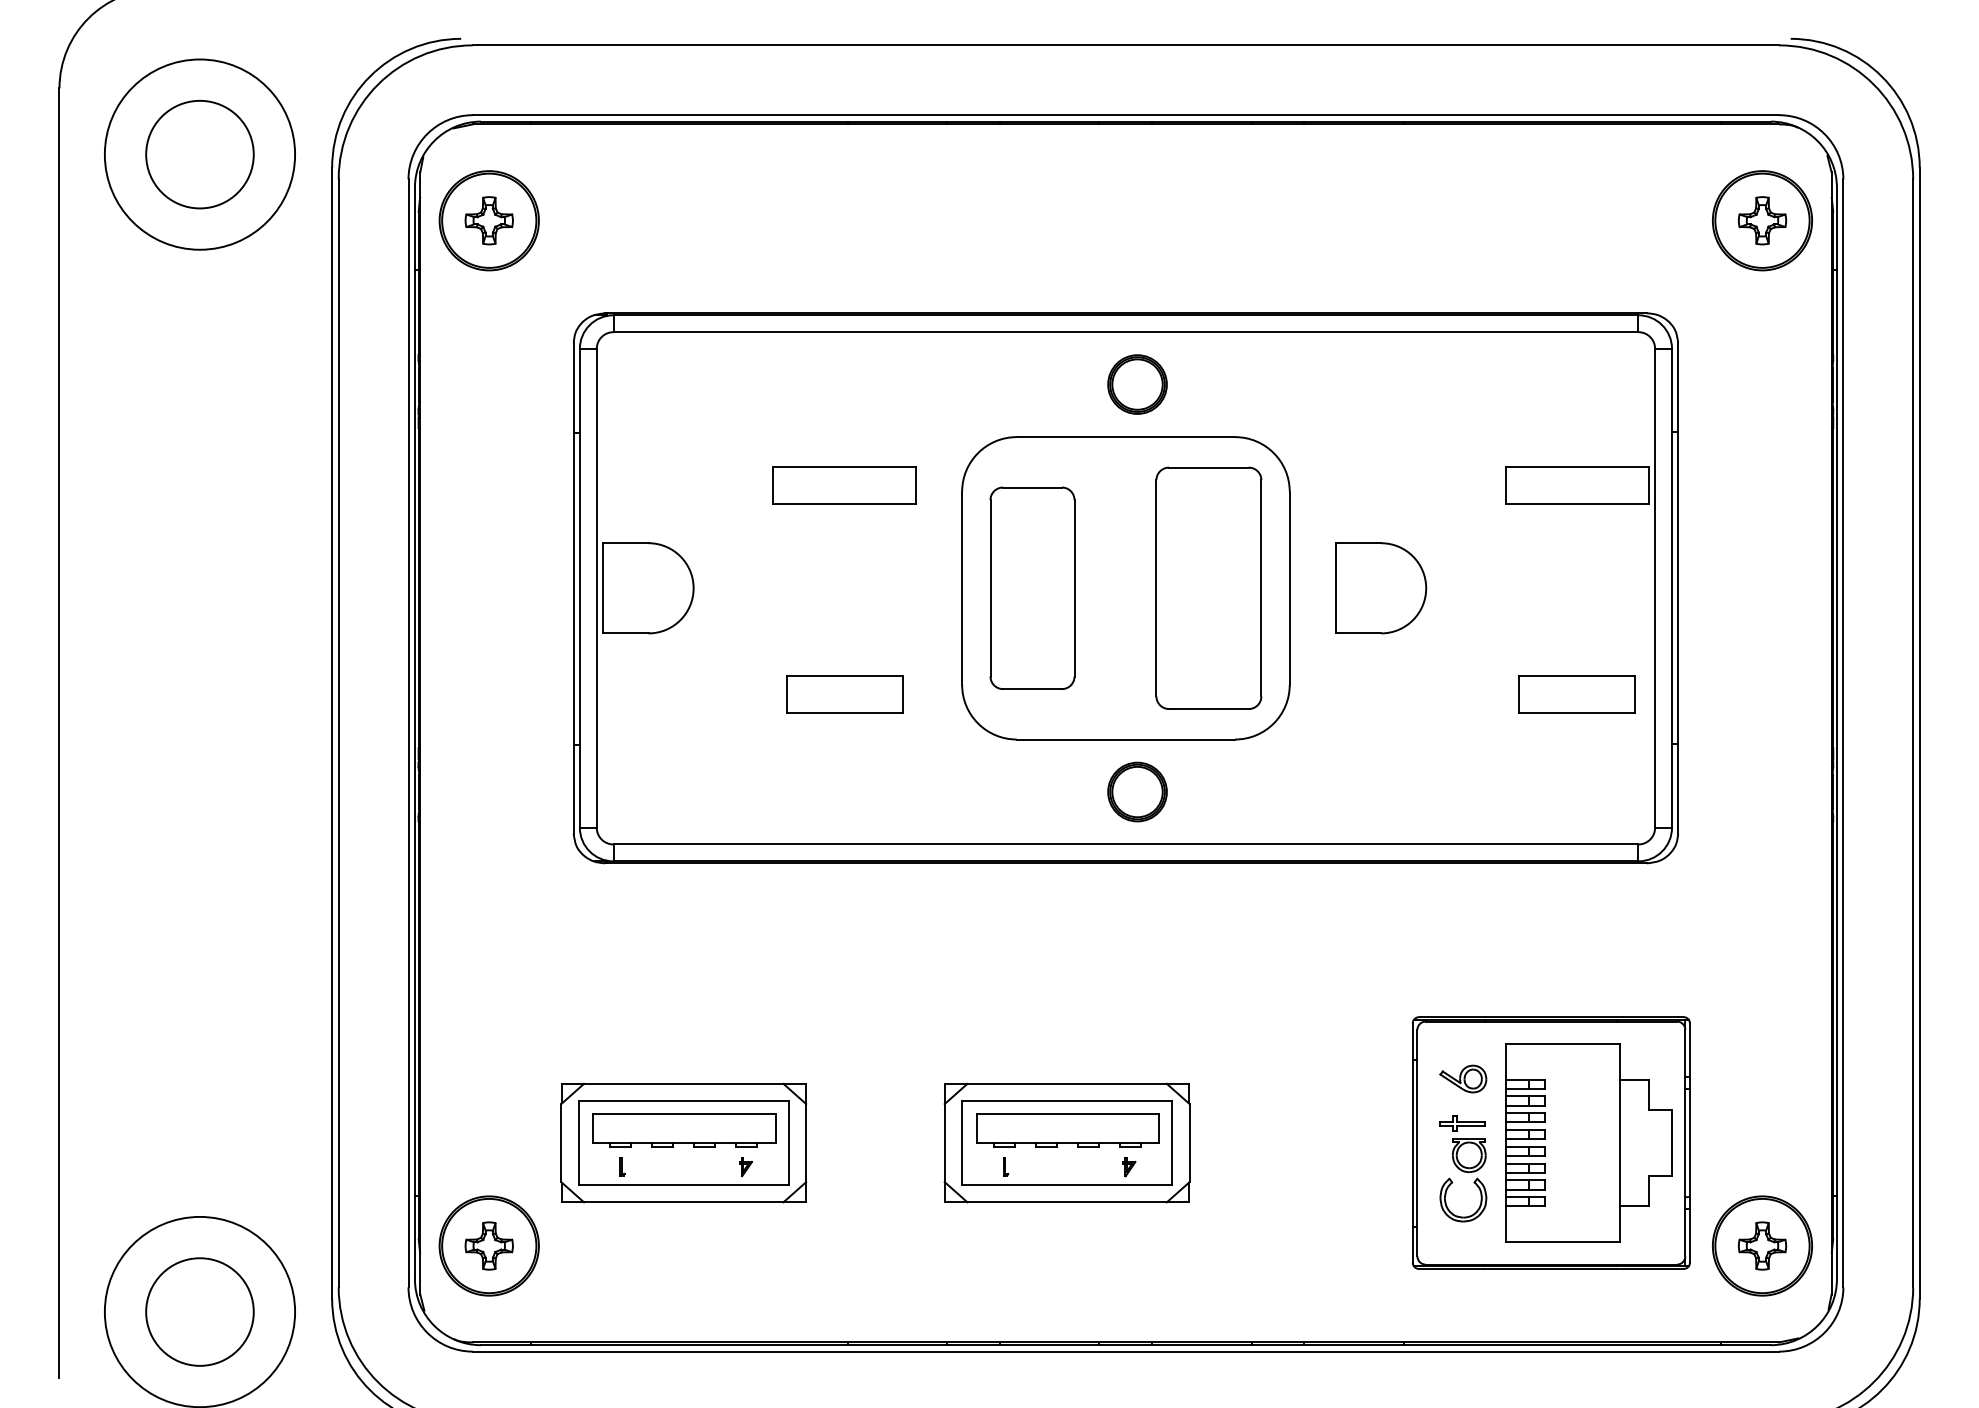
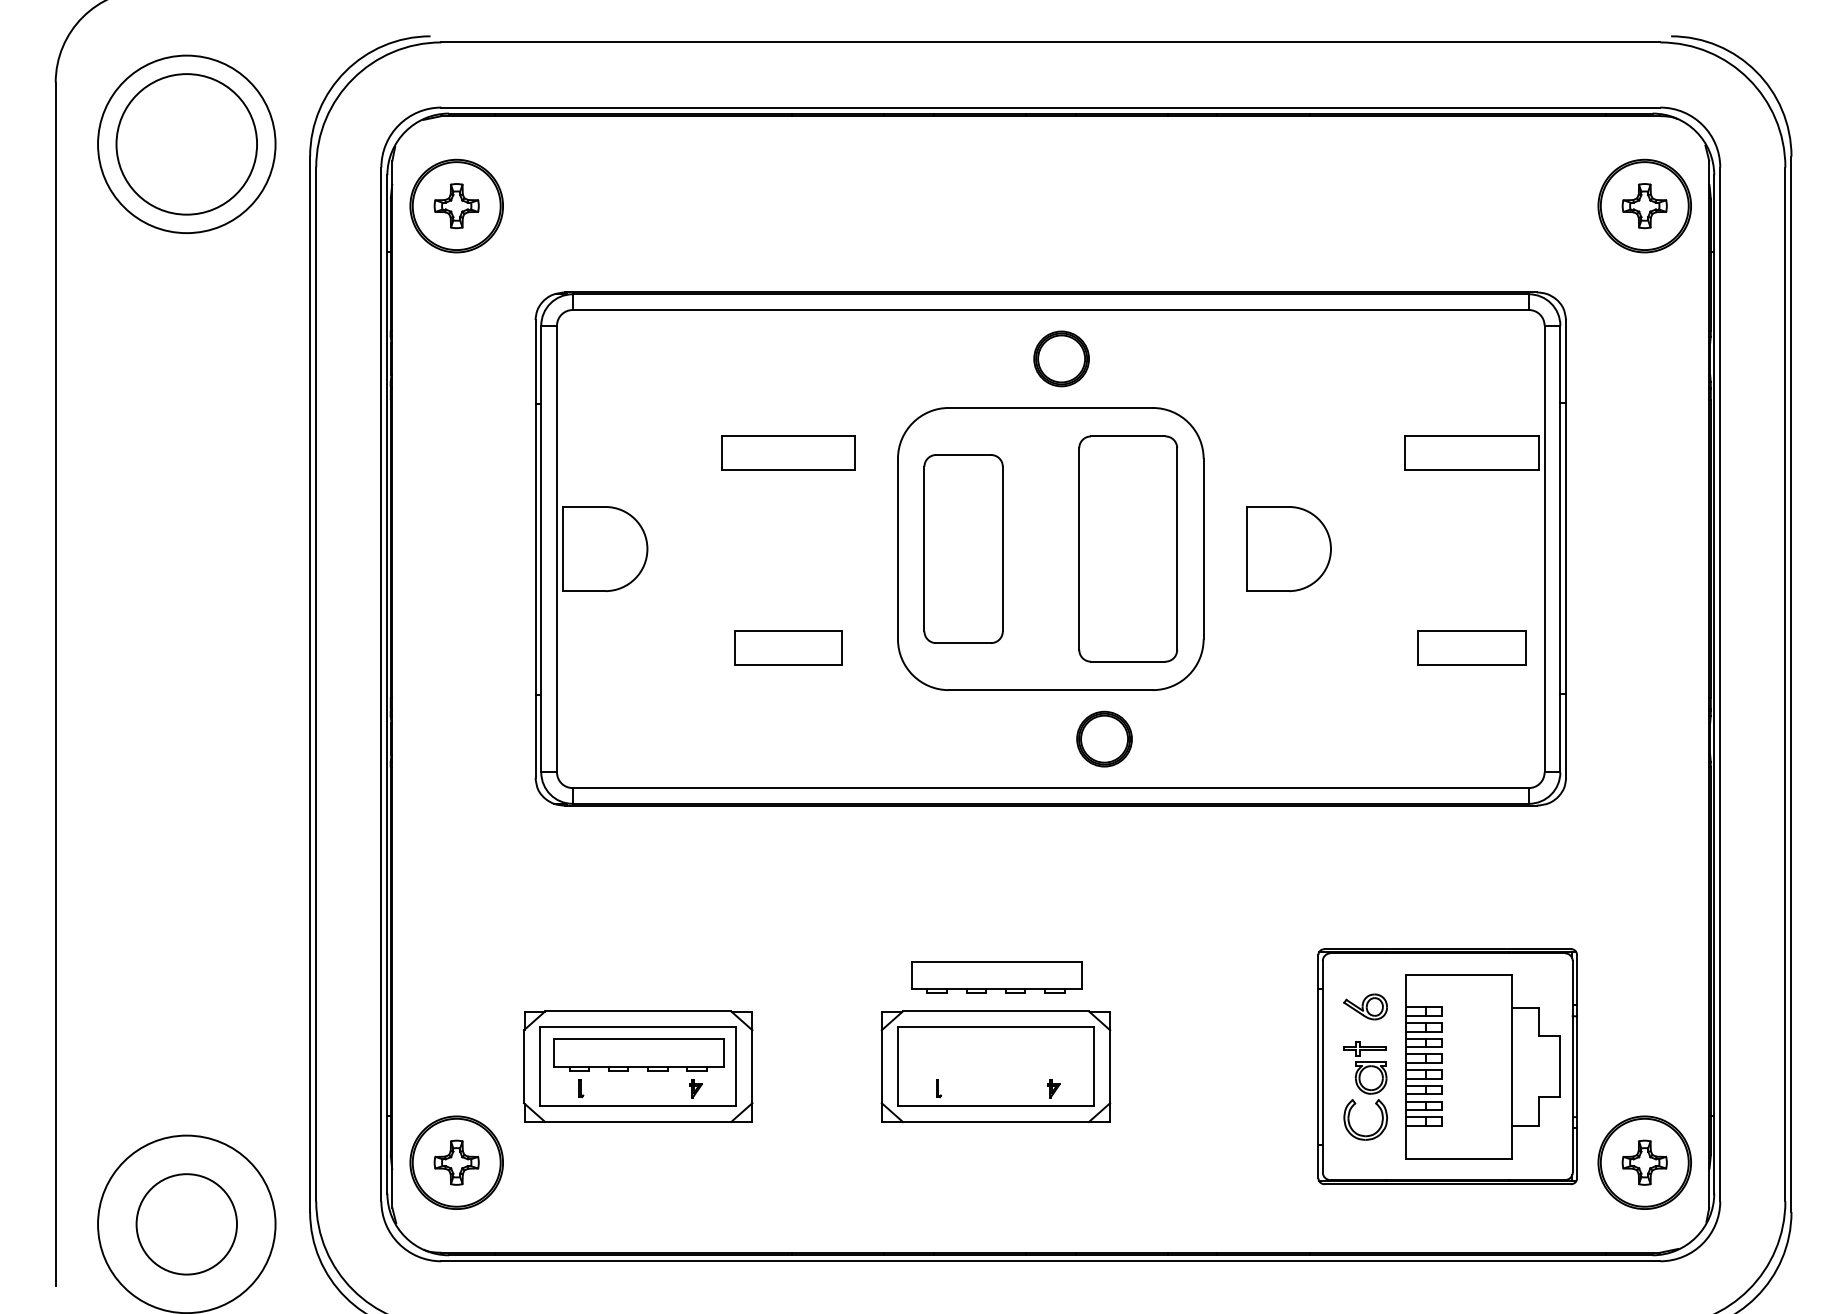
circle: (199, 154) -> (186, 144), size x1.4
part: (1137, 791) -> (1104, 738), moved
part: (1067, 1130) -> (996, 977), moved

